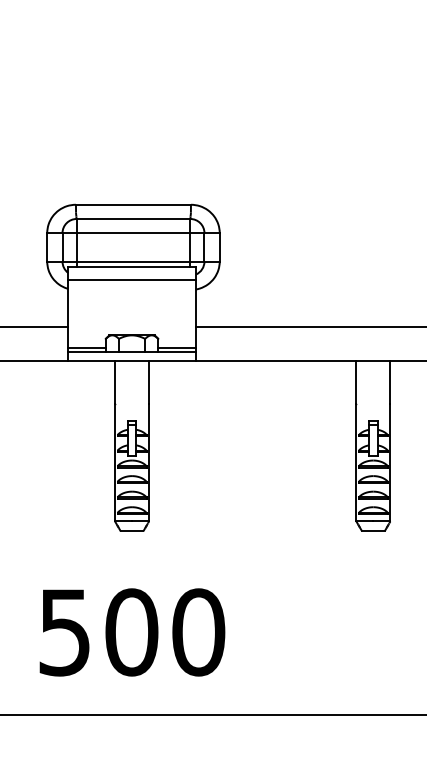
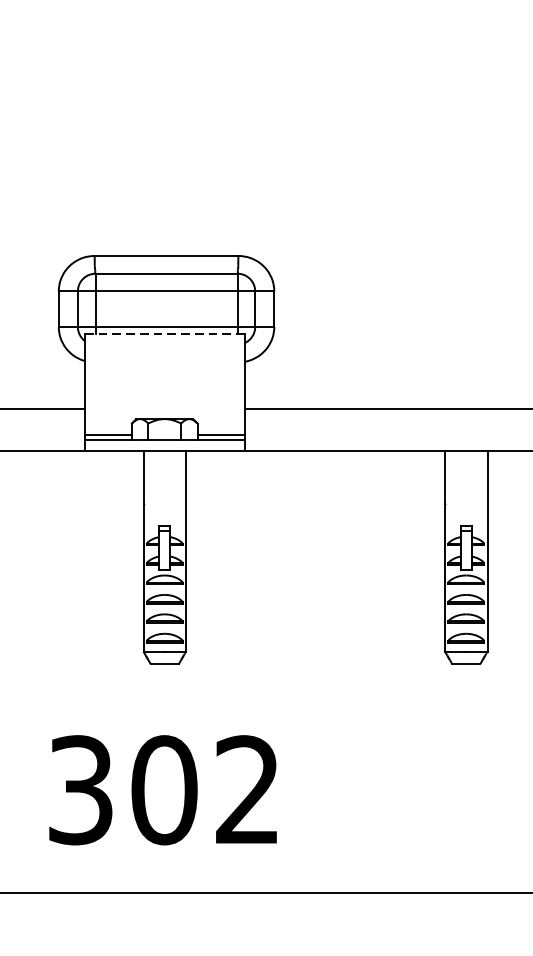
line: (132, 267) -> (165, 334), solid -> dashed
line: (131, 280) -> (164, 350), removed
text: (132, 632) -> (165, 790), 500 -> 302

